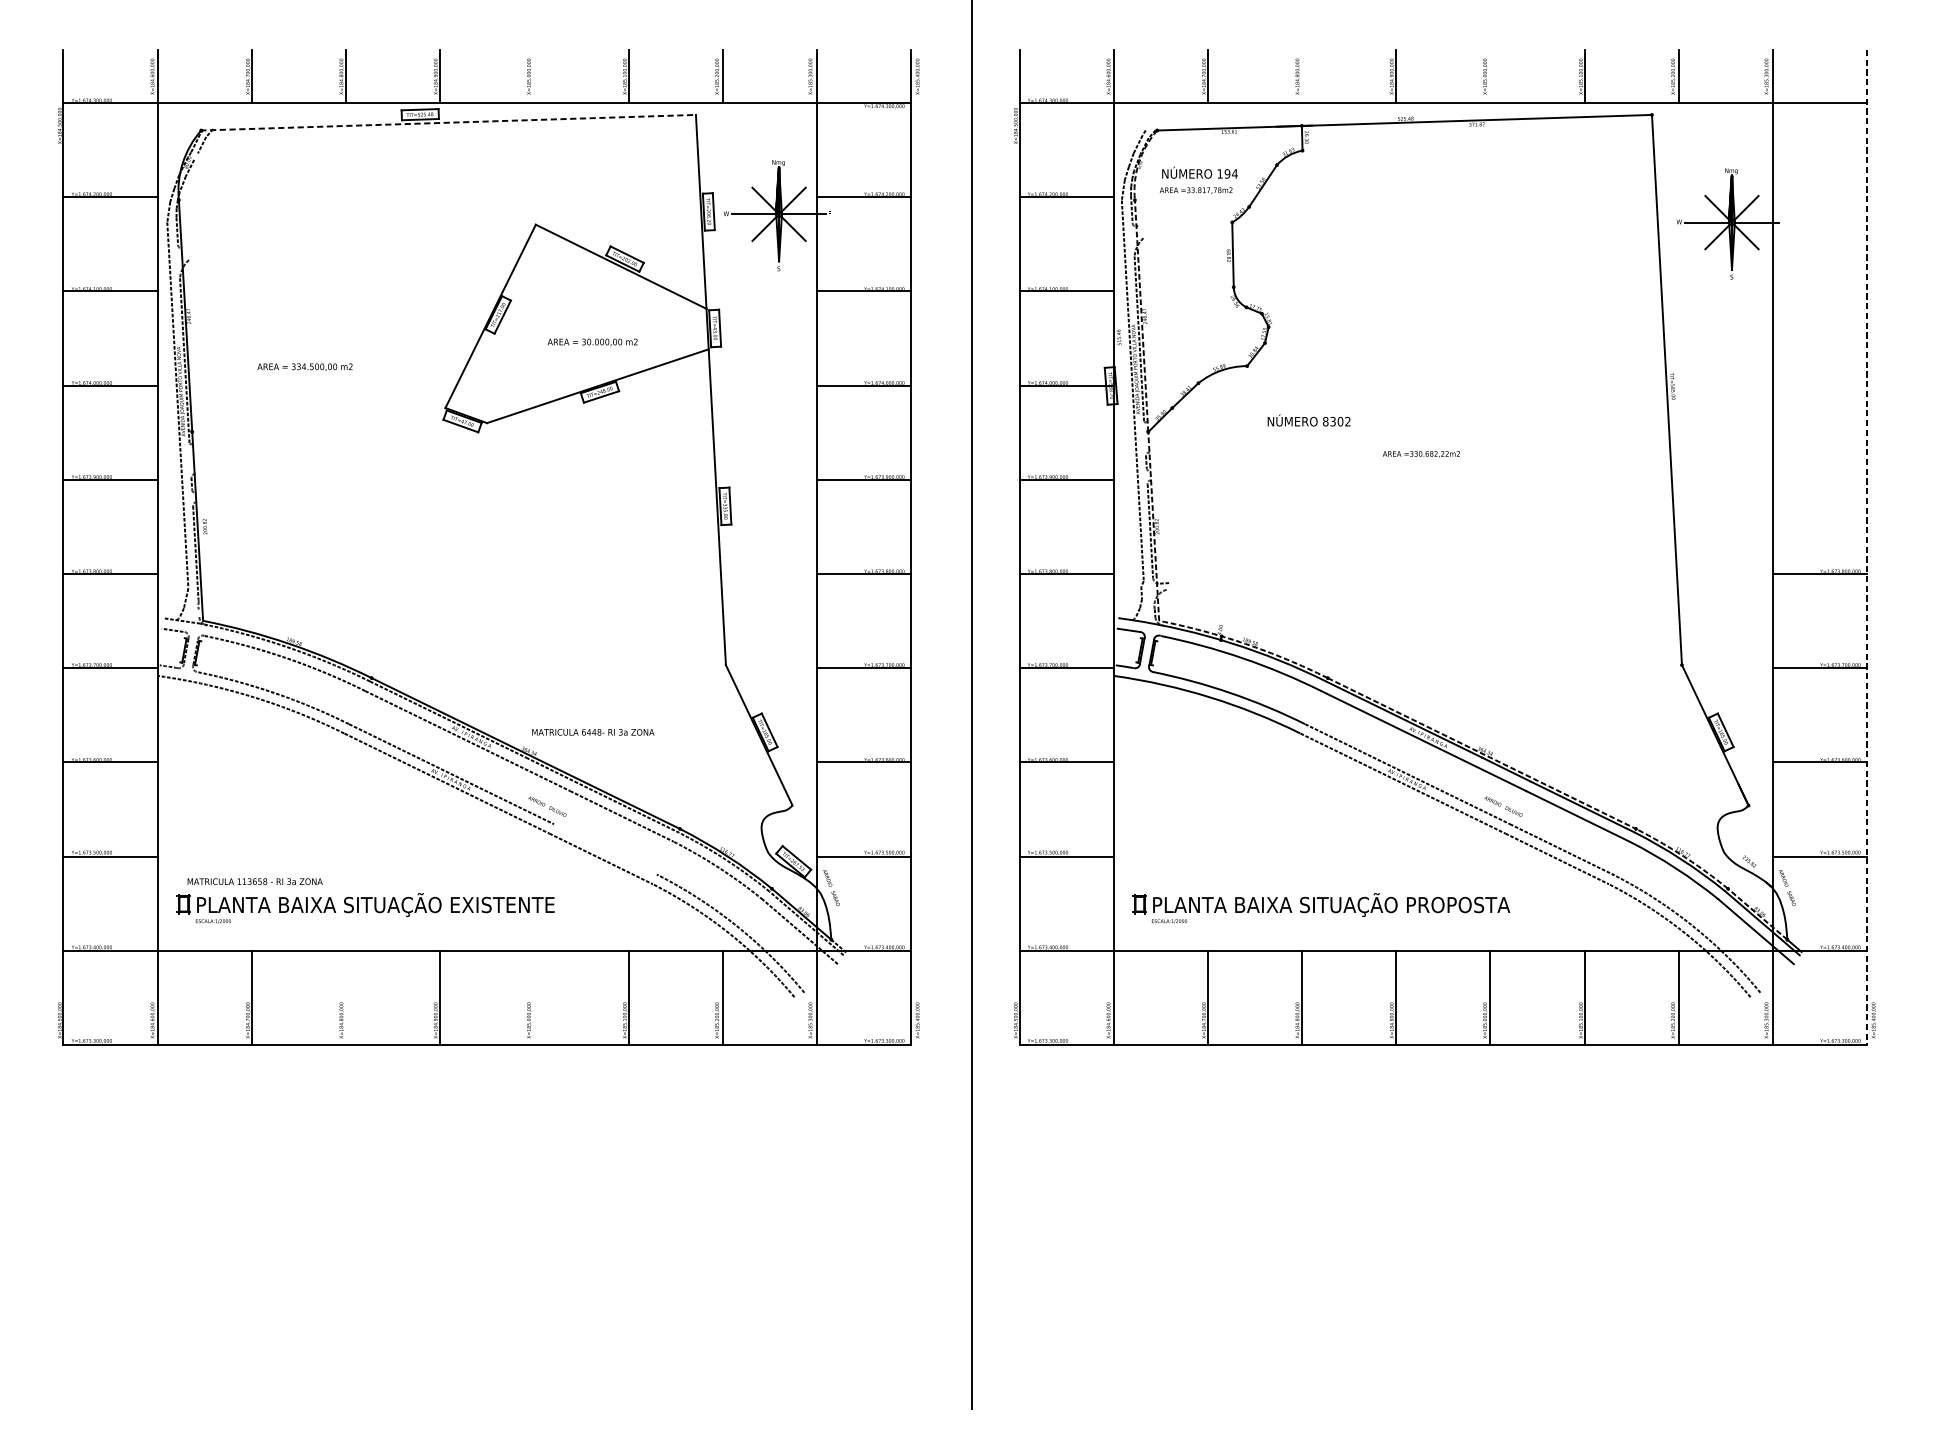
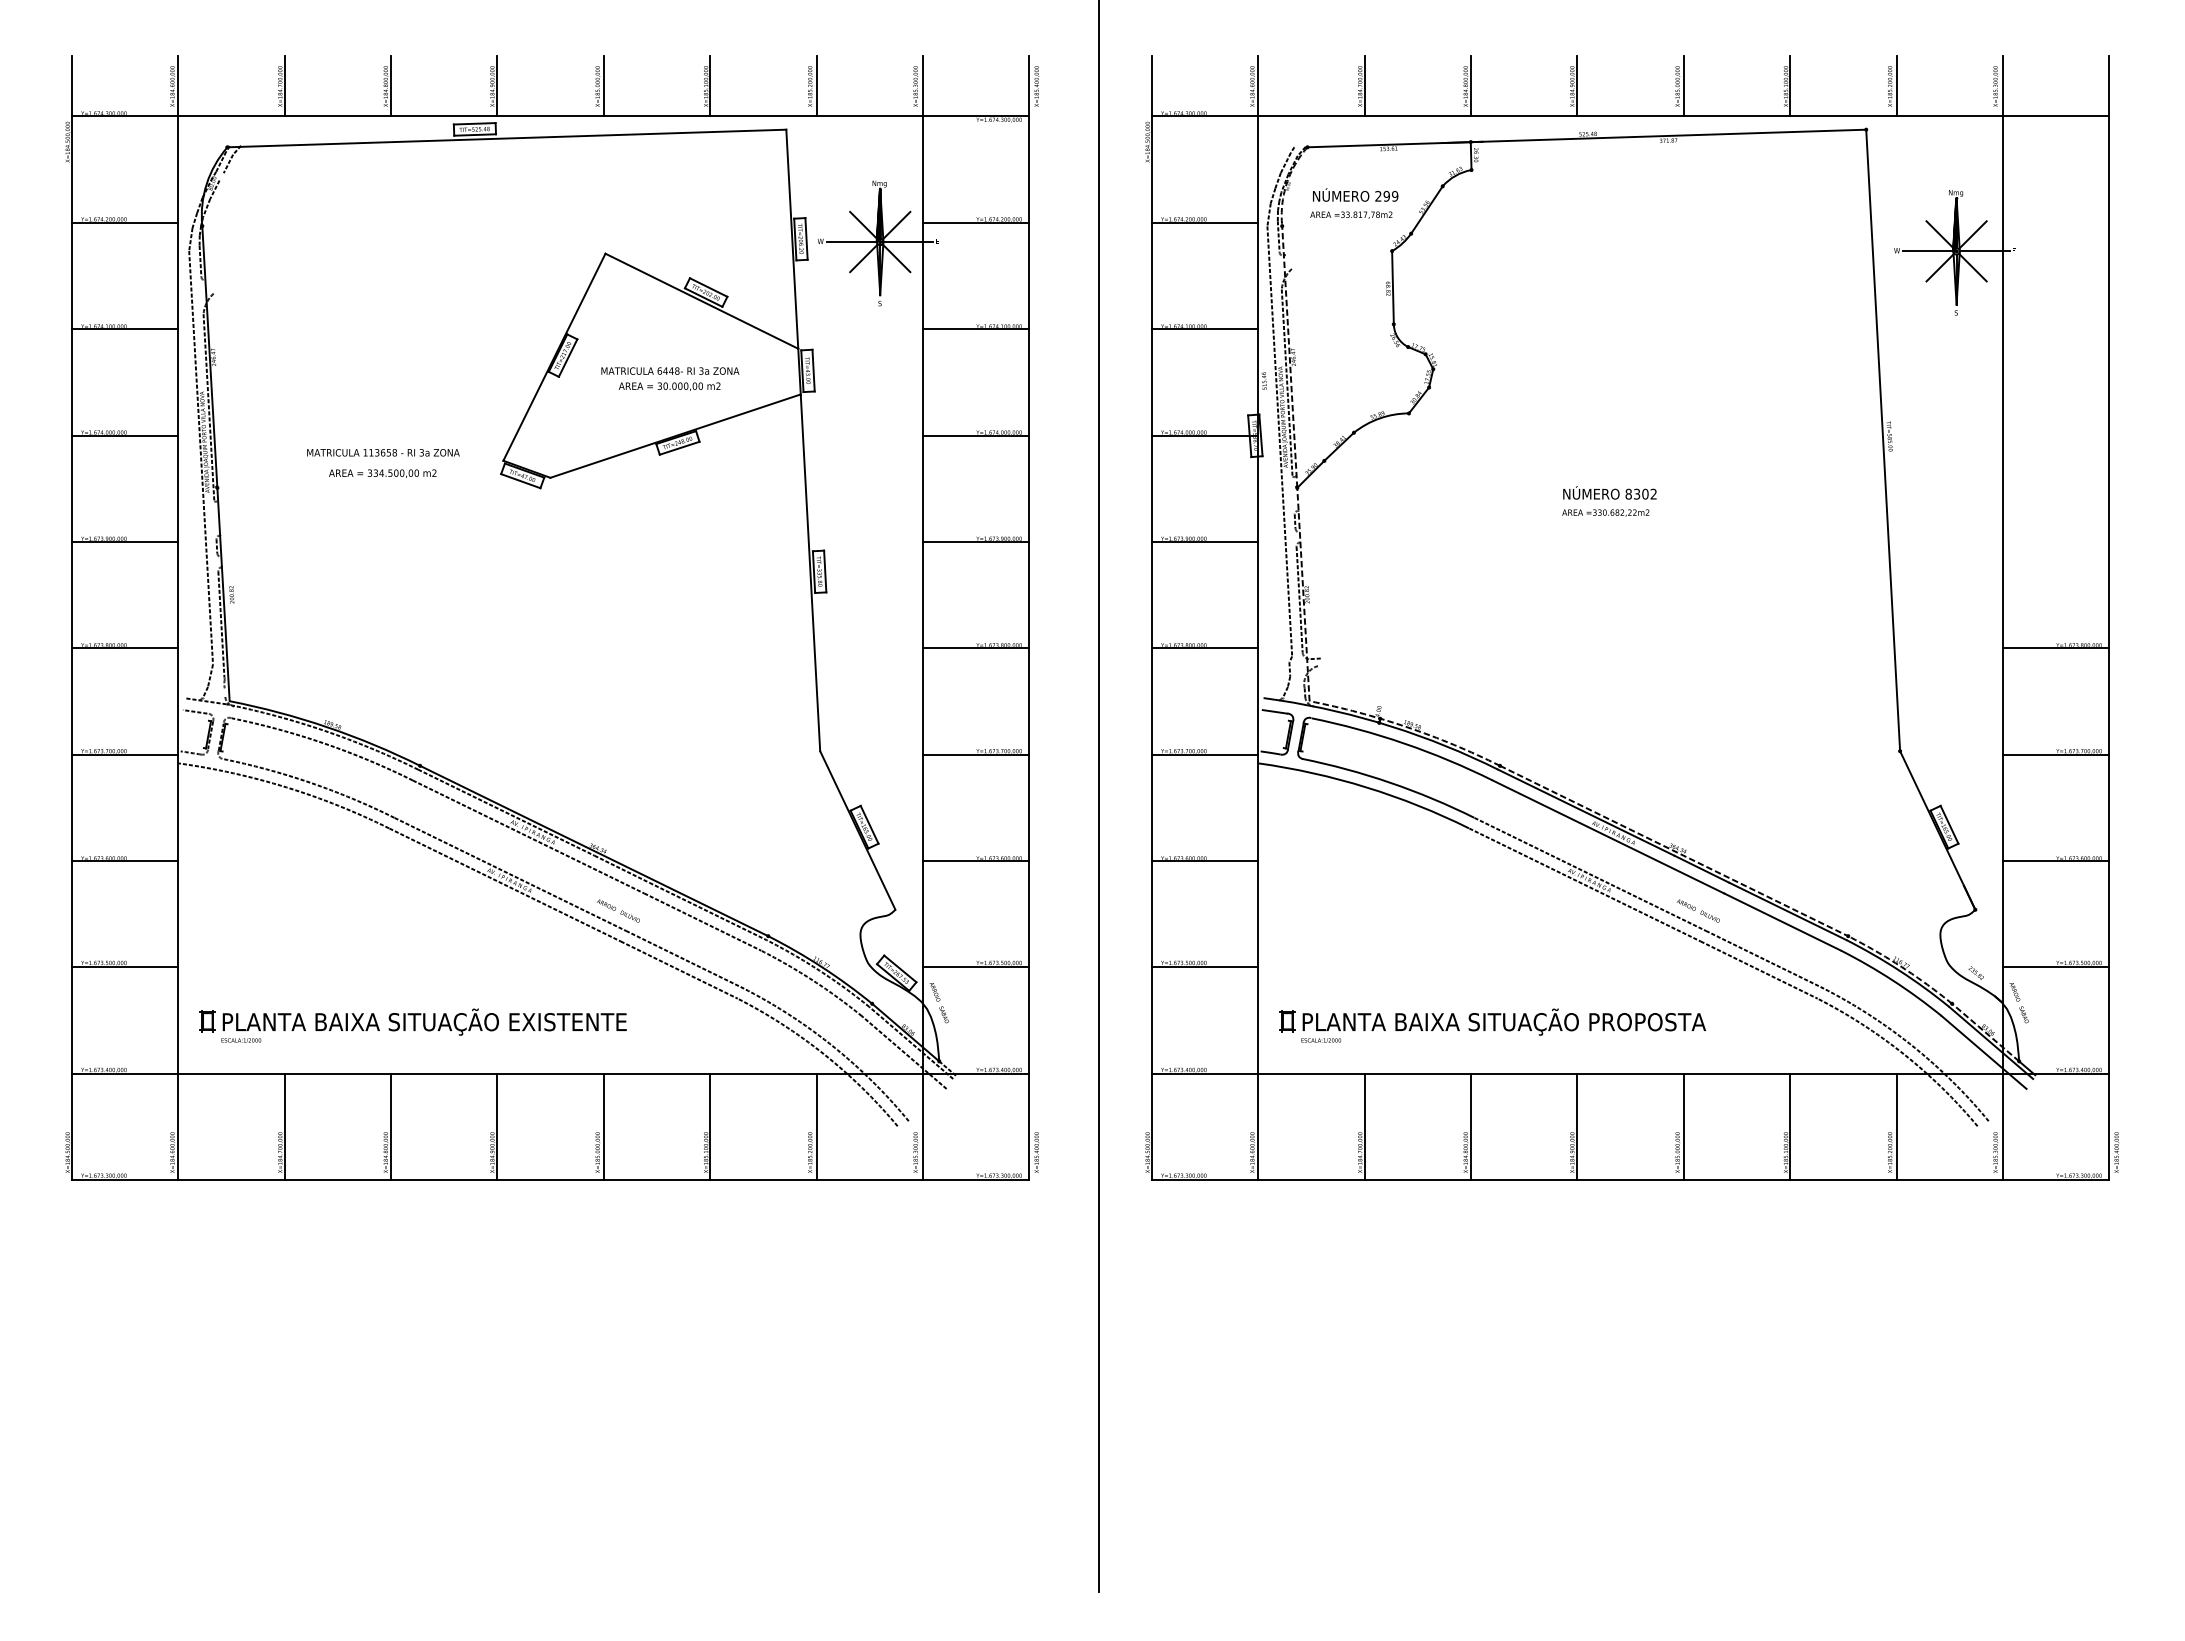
line: (534, 76) -> (603, 86), added
line: (1302, 76) -> (1471, 86), added
line: (1490, 76) -> (1683, 86), added
line: (448, 122) -> (506, 138), dashed -> solid
text: (1227, 174) -> (1386, 196), 194 -> 299
text: (304, 367) -> (382, 473), moved
text: (1308, 420) -> (1609, 492), moved
line: (1867, 547) -> (2109, 618), dashed -> solid
text: (593, 731) -> (670, 370), moved
line: (604, 849) -> (683, 959), added
text: (255, 881) -> (383, 452), moved
line: (346, 997) -> (391, 1126), added
line: (534, 997) -> (603, 1126), added

